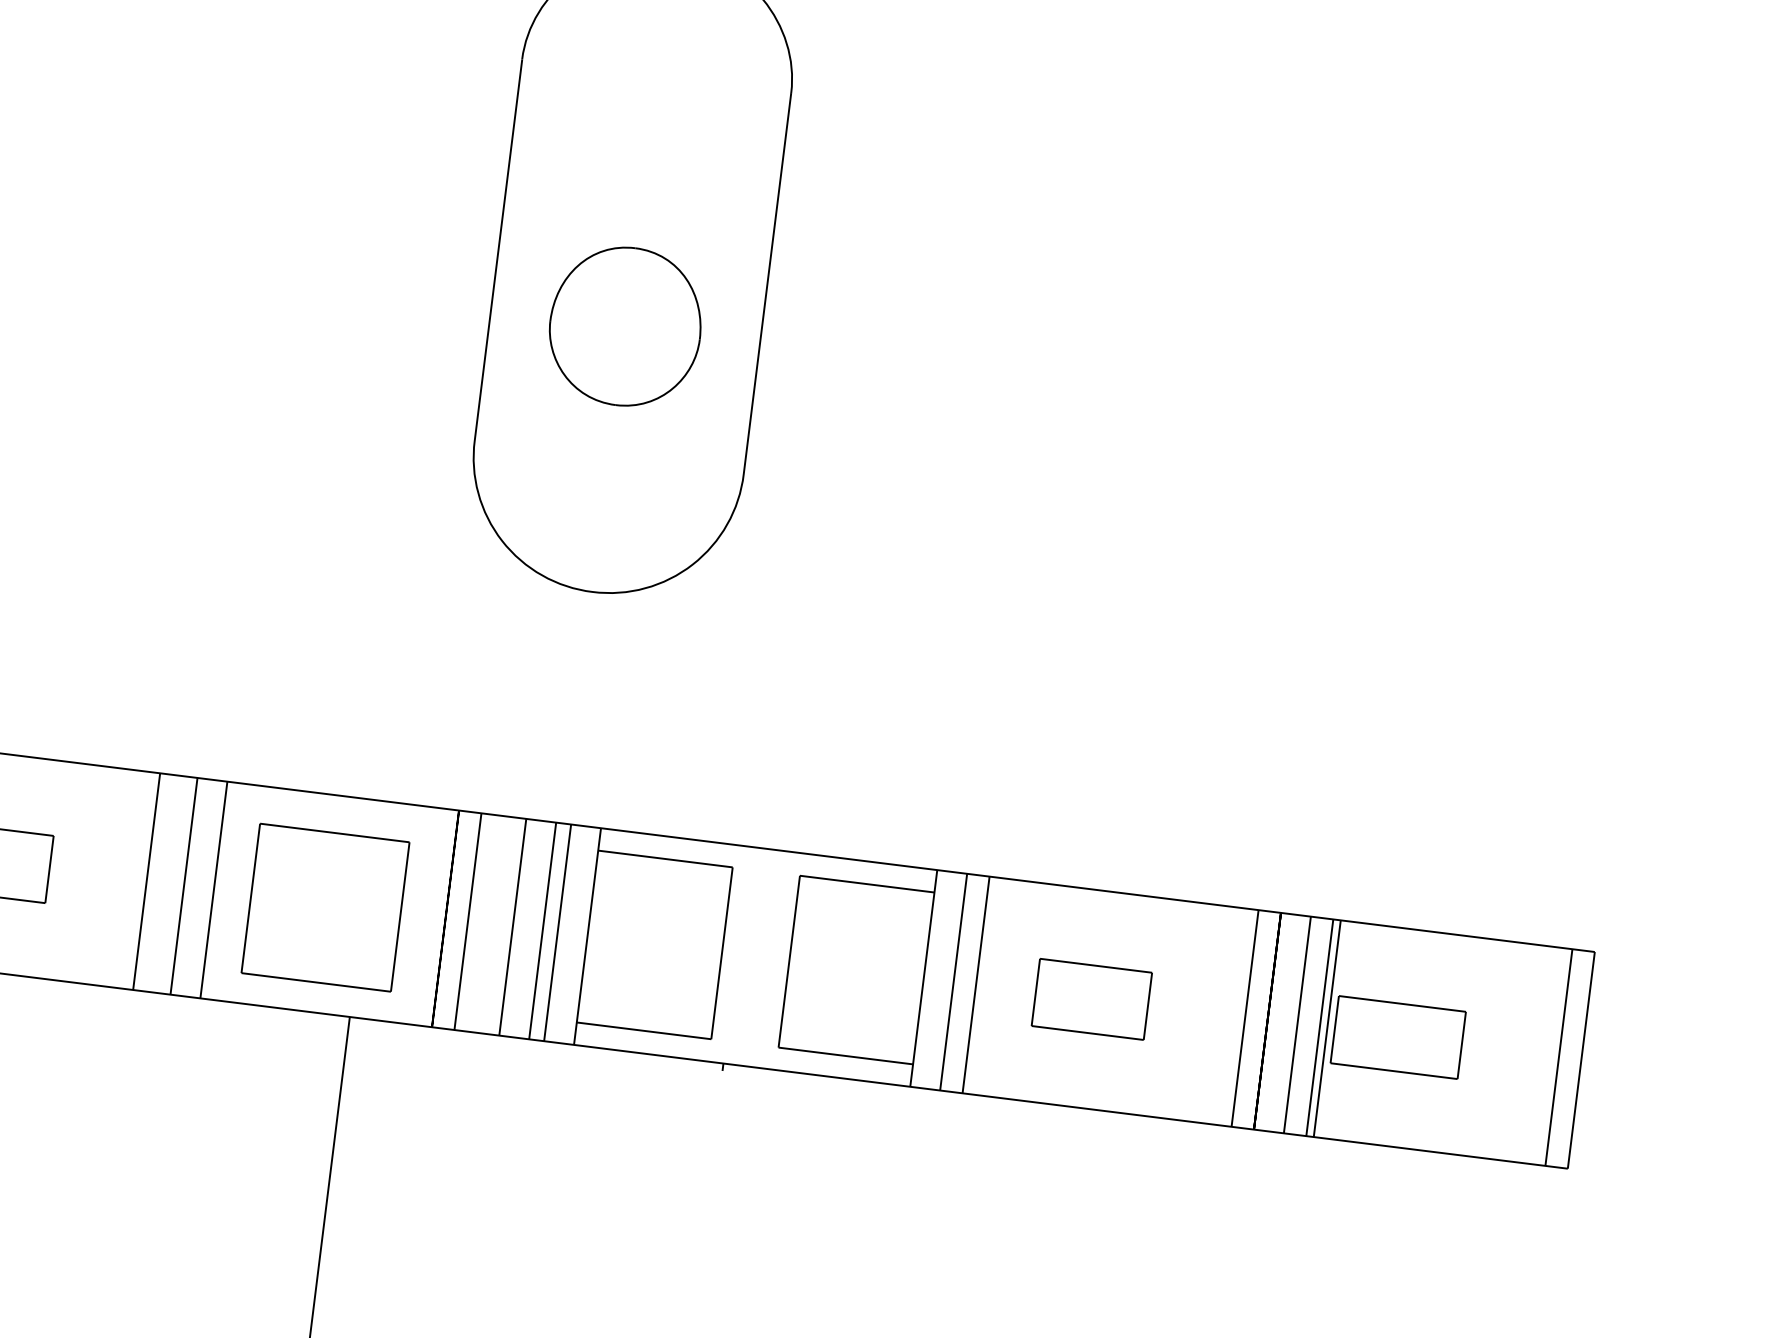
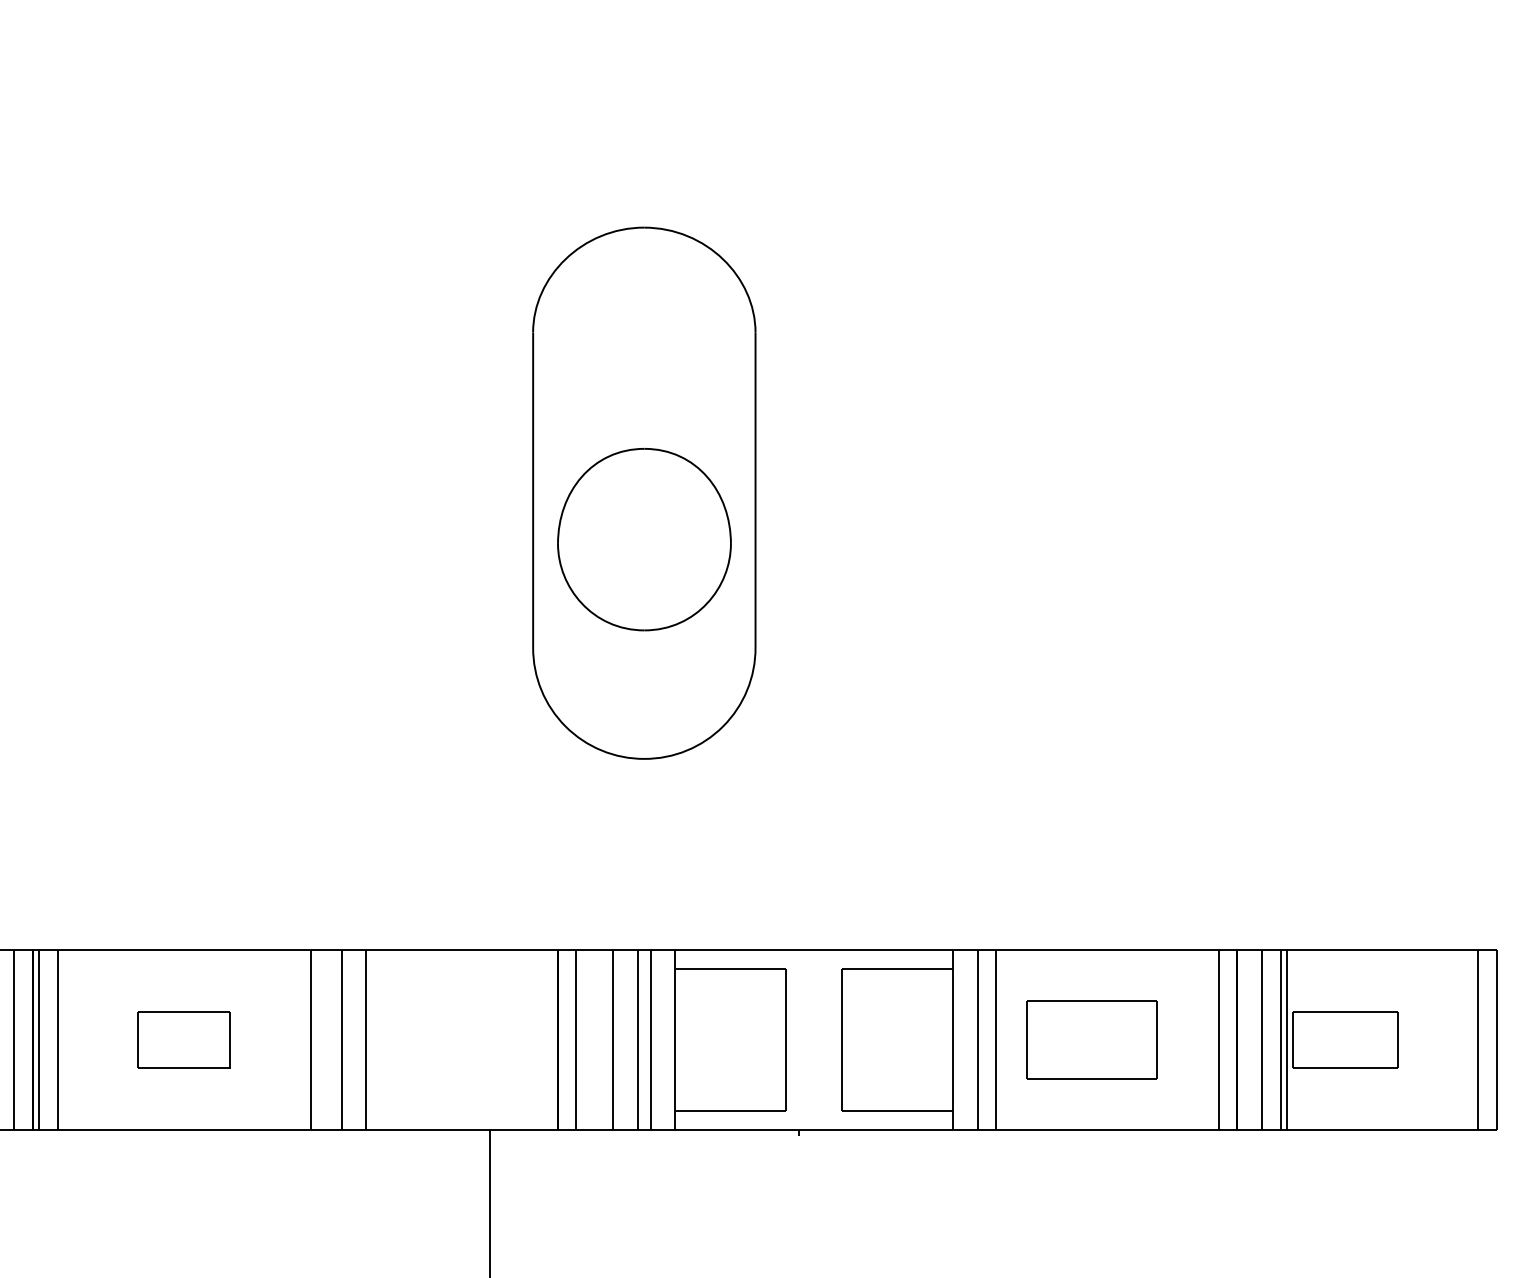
part: (624, 326) -> (643, 539), size x1.4
part: (324, 907) -> (458, 1042), removed
part: (1092, 998) -> (1092, 1039), size x1.4

